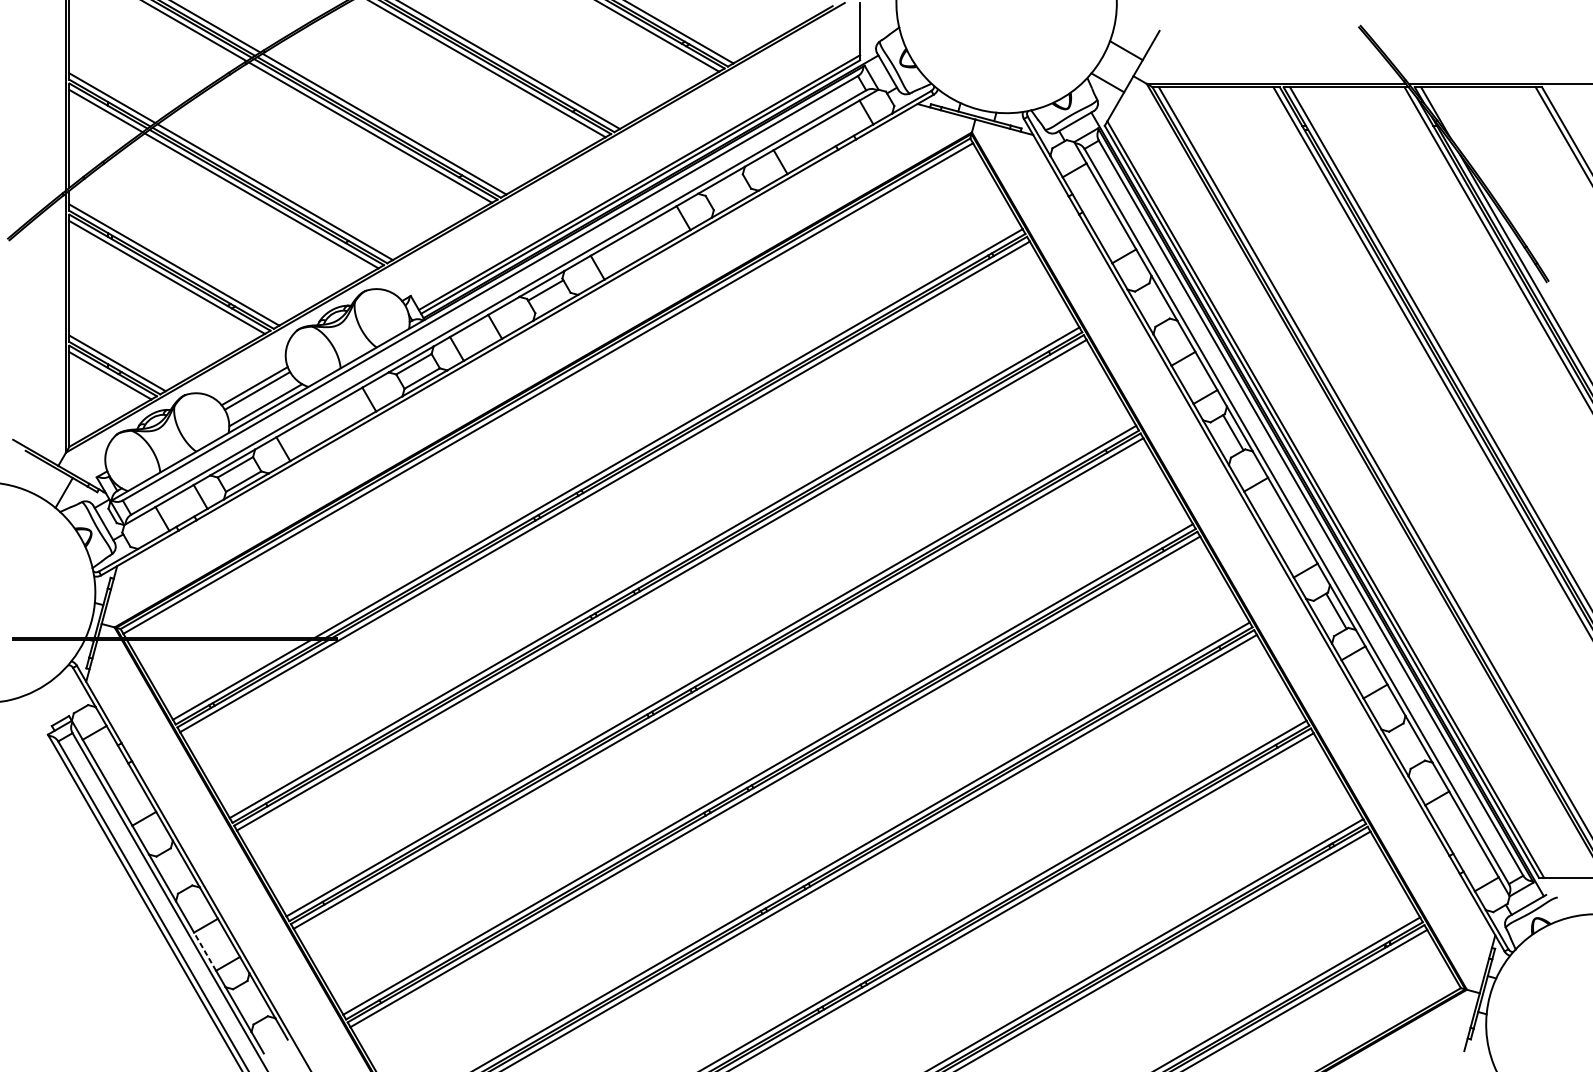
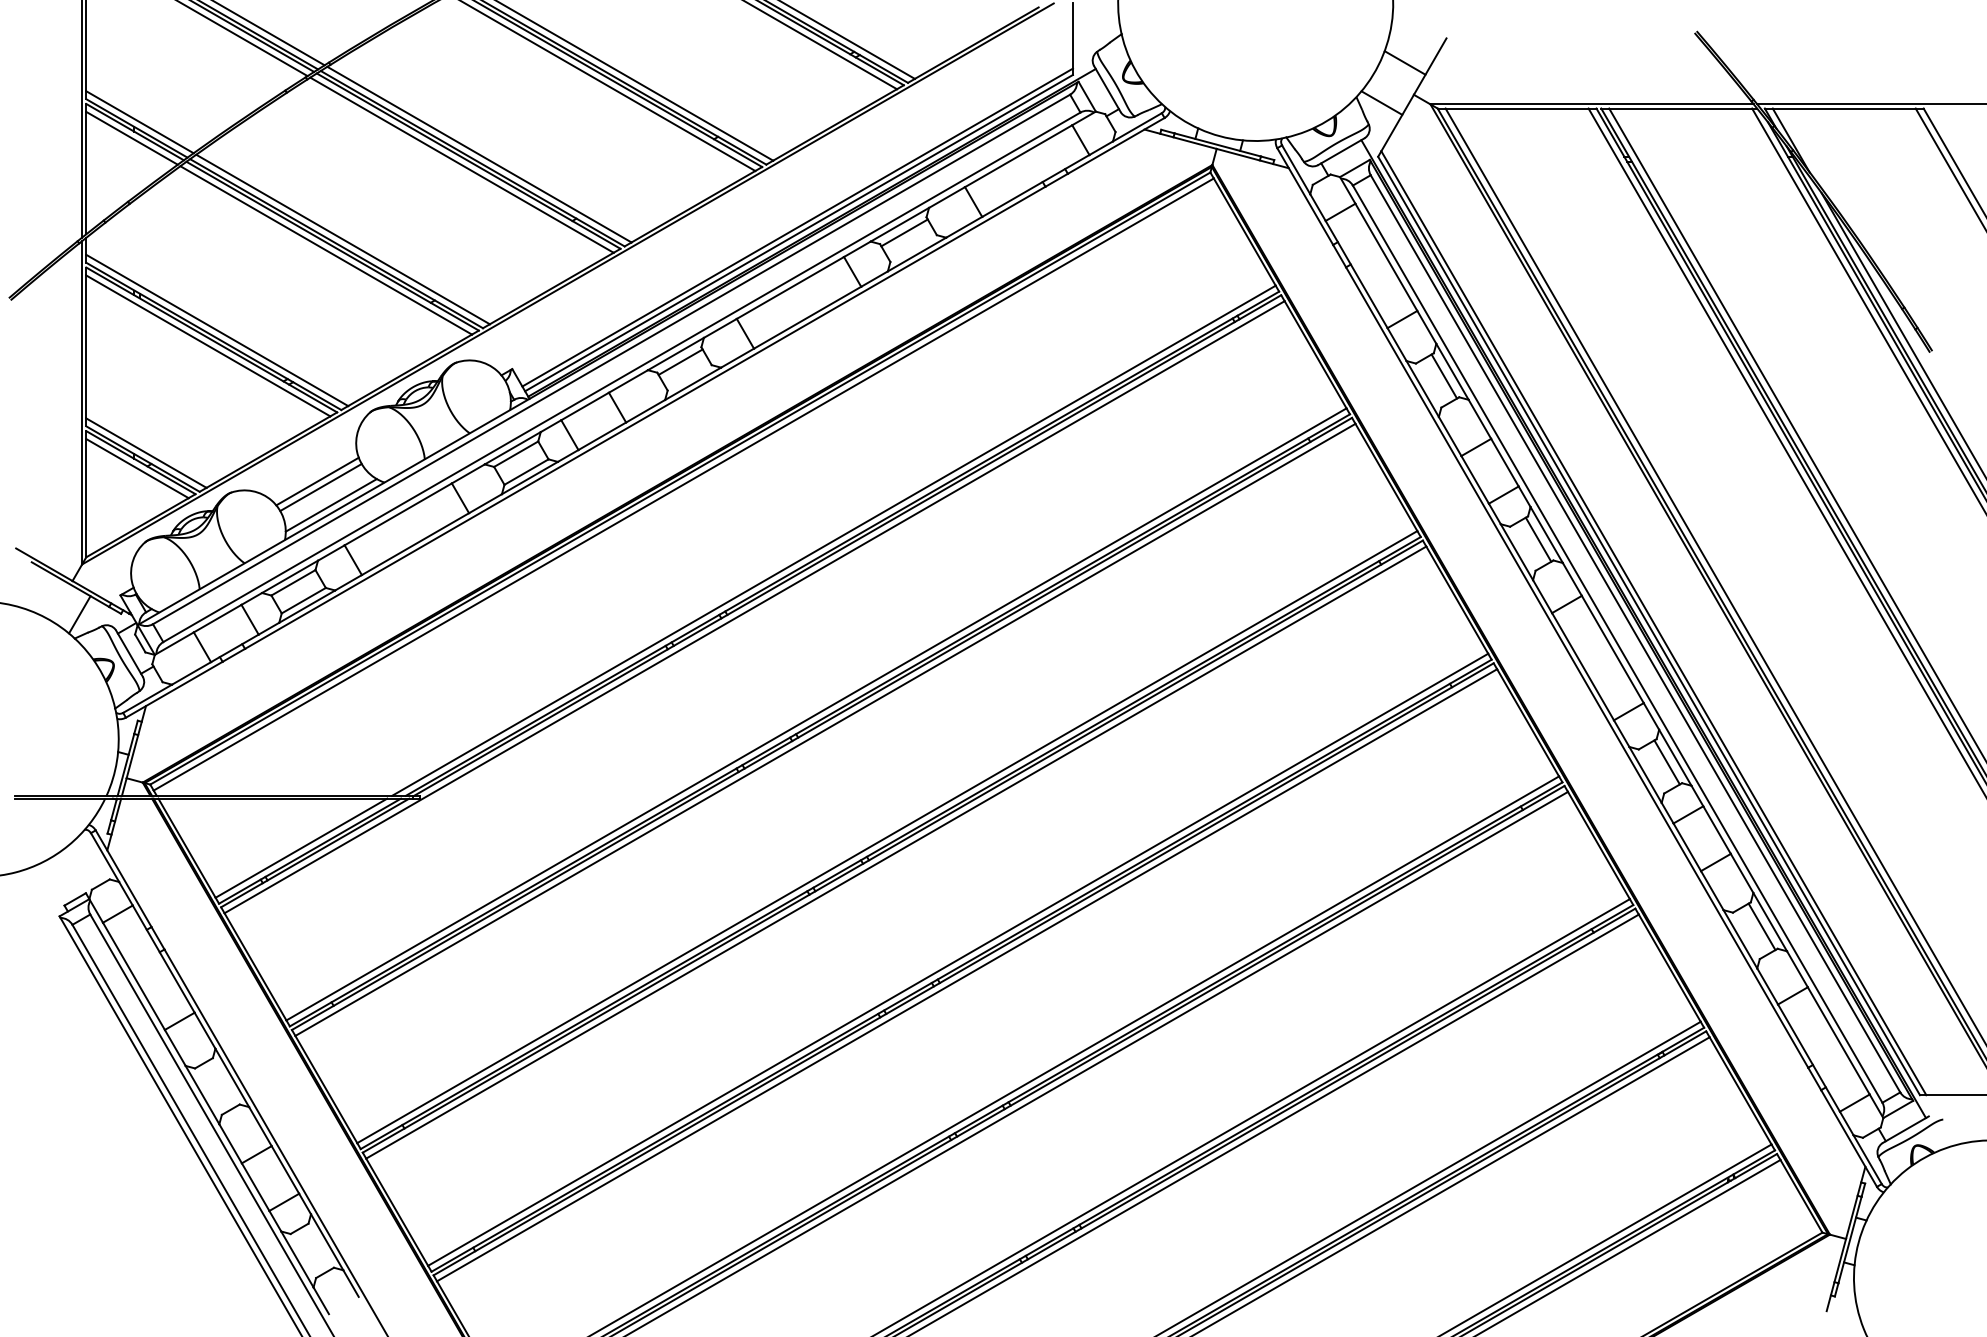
line: (725, 186) -> (904, 232), added
line: (1157, 301) -> (1444, 376), added
line: (1412, 742) -> (1761, 926), added
line: (204, 951) -> (255, 1187), dashed -> solid

